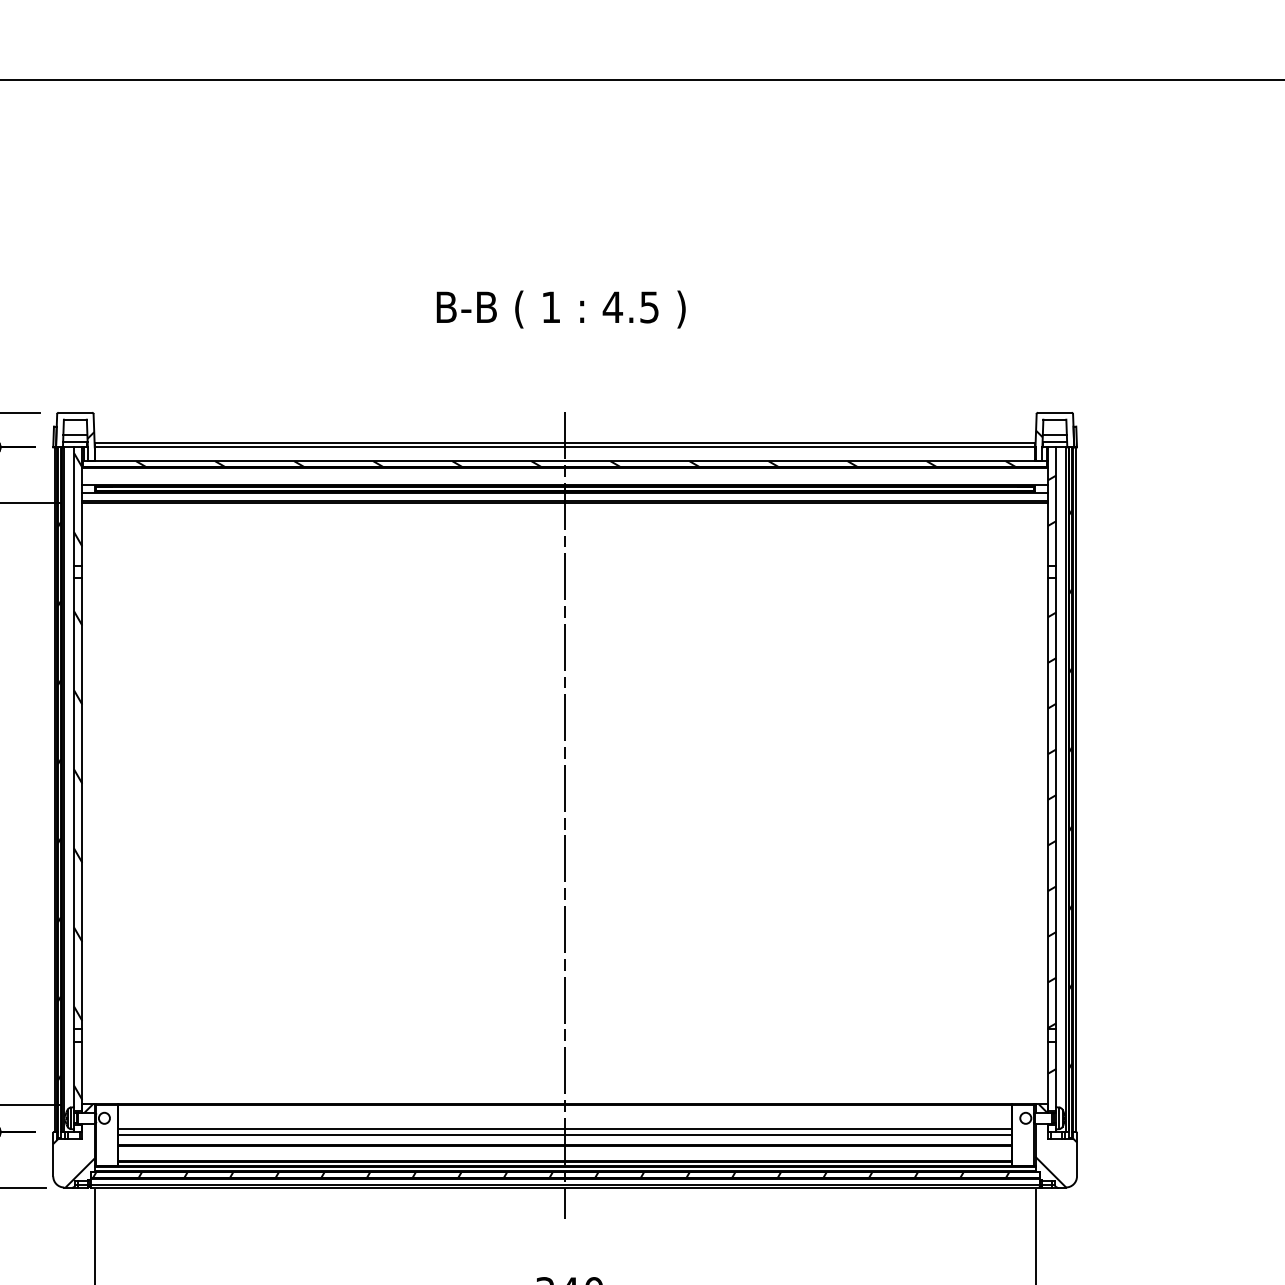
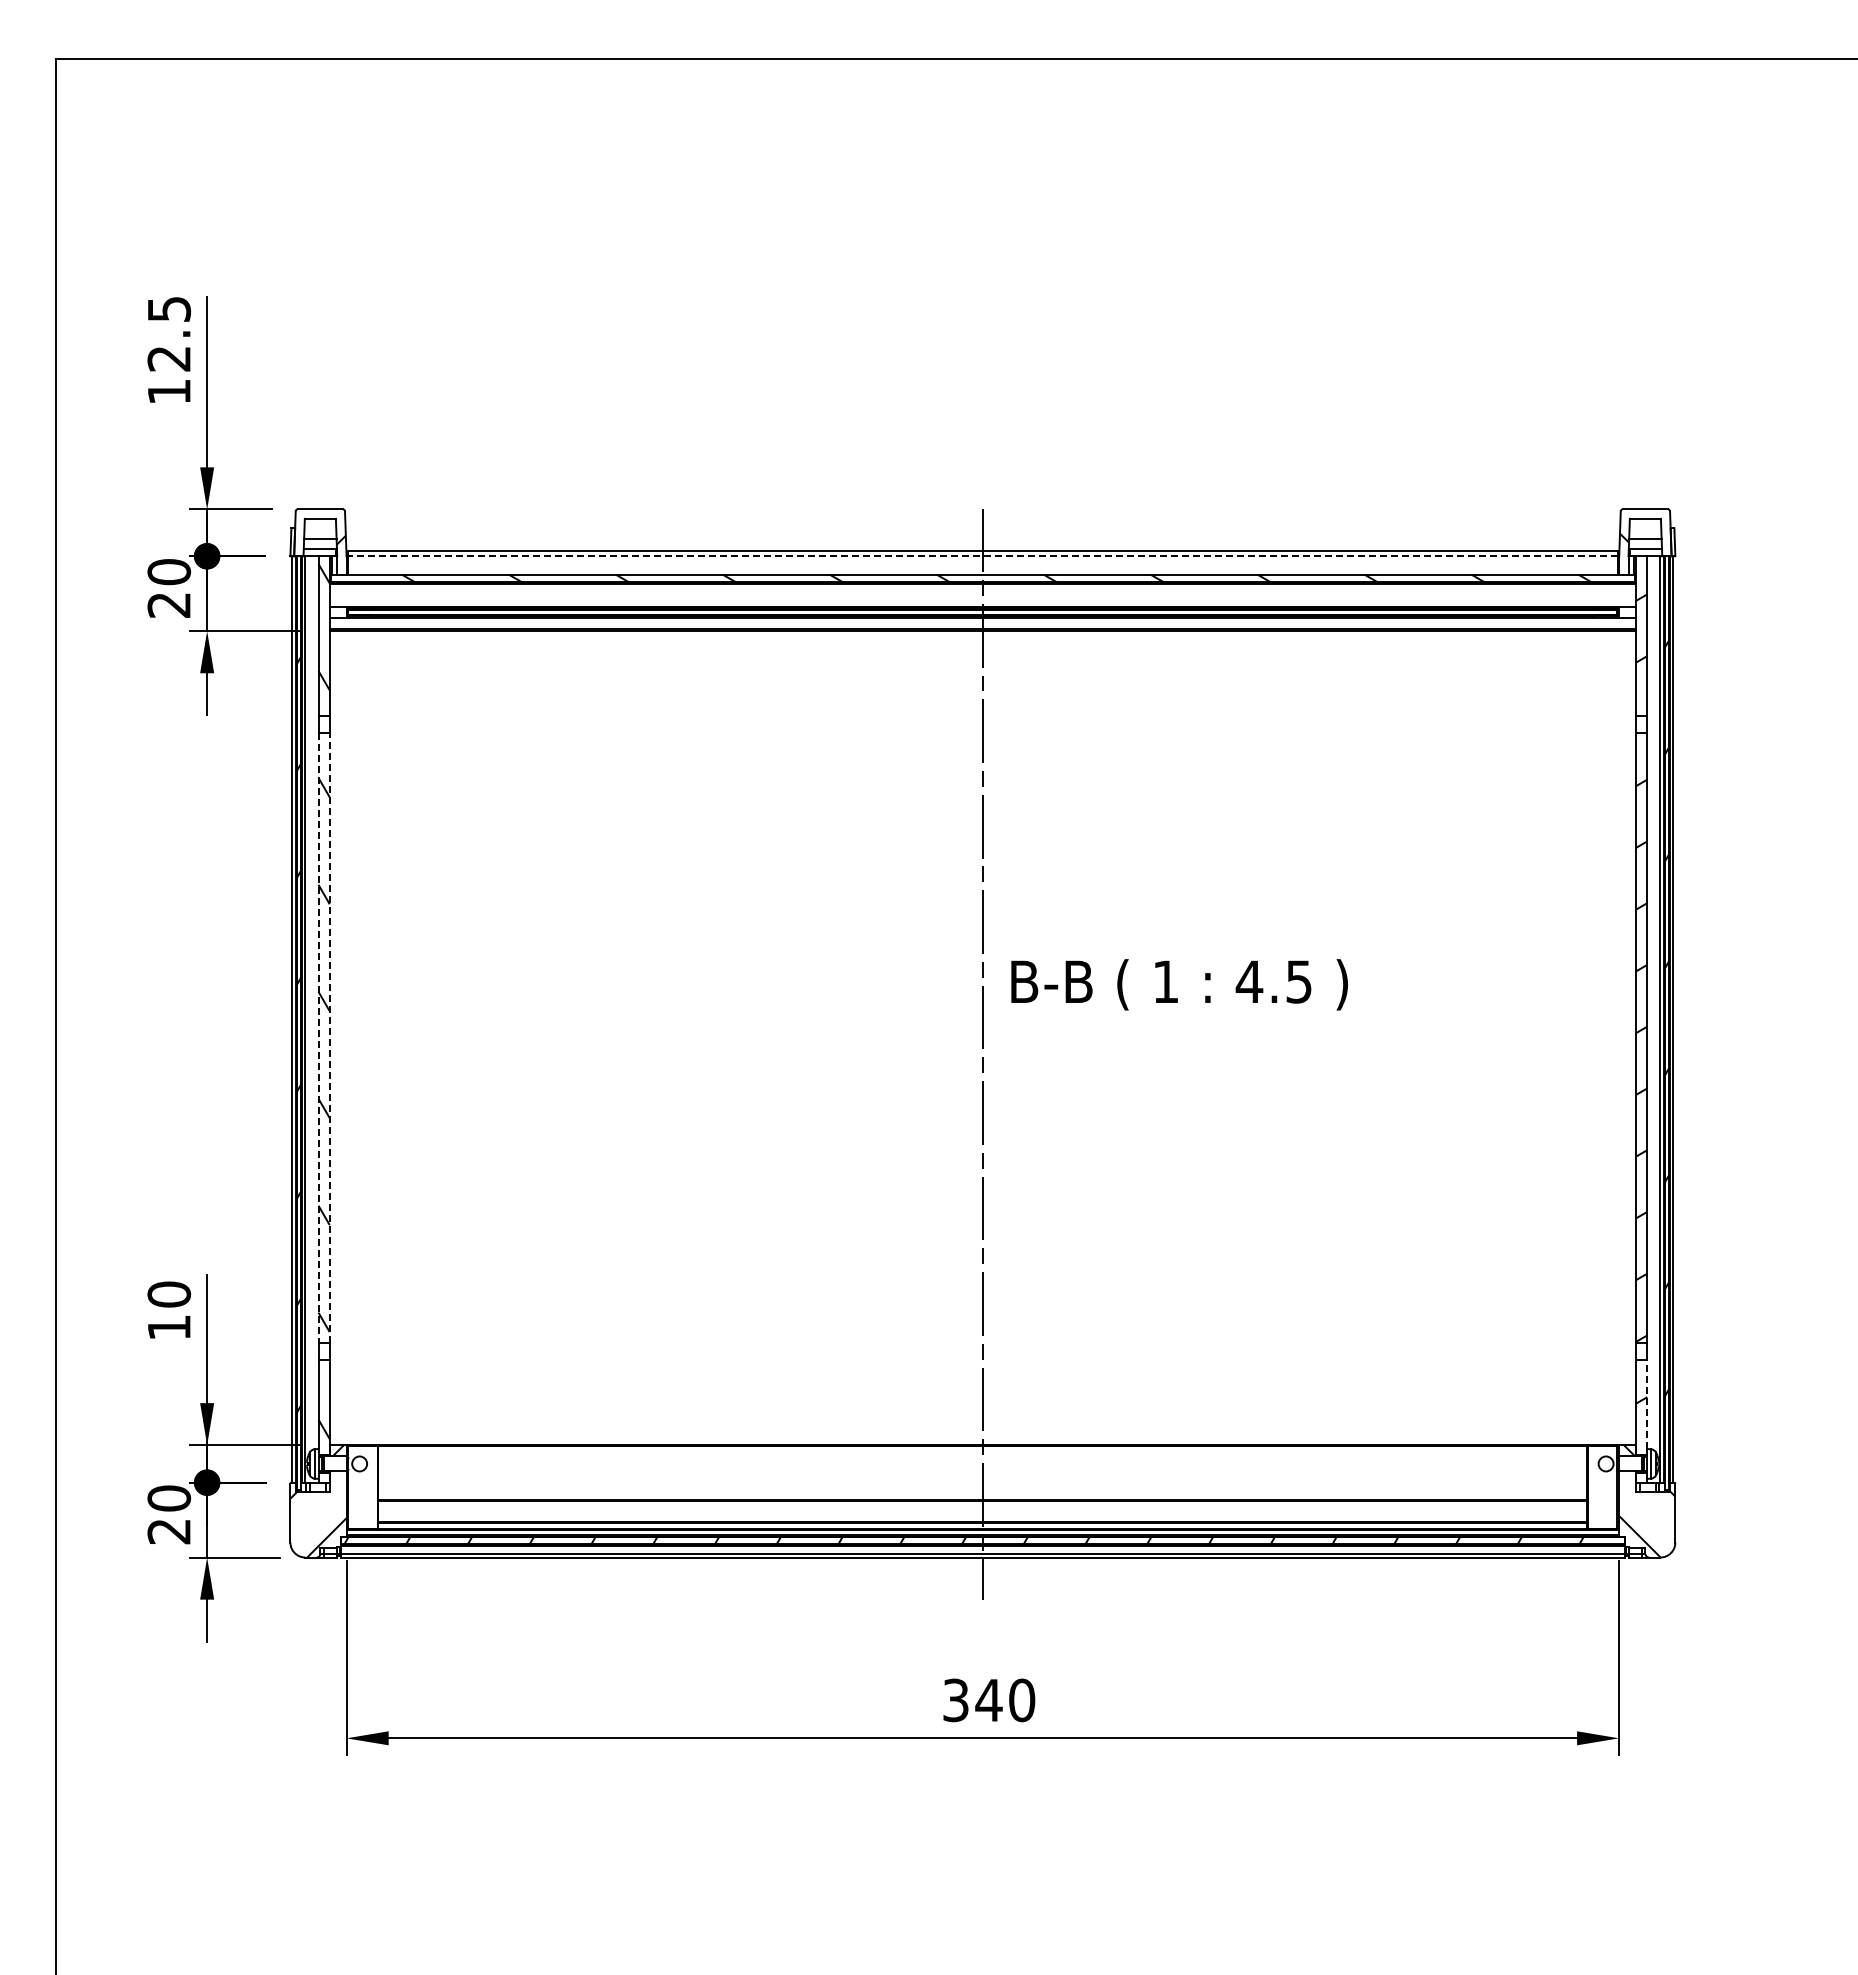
text: (561, 309) -> (1179, 984), moved
line: (564, 447) -> (982, 556), solid -> dashed
line: (74, 803) -> (318, 1038), solid -> dashed
line: (82, 803) -> (329, 1037), solid -> dashed
line: (1056, 1074) -> (1647, 1404), solid -> dashed
line: (564, 1129) -> (982, 1478), removed
line: (564, 1134) -> (982, 1486), removed

